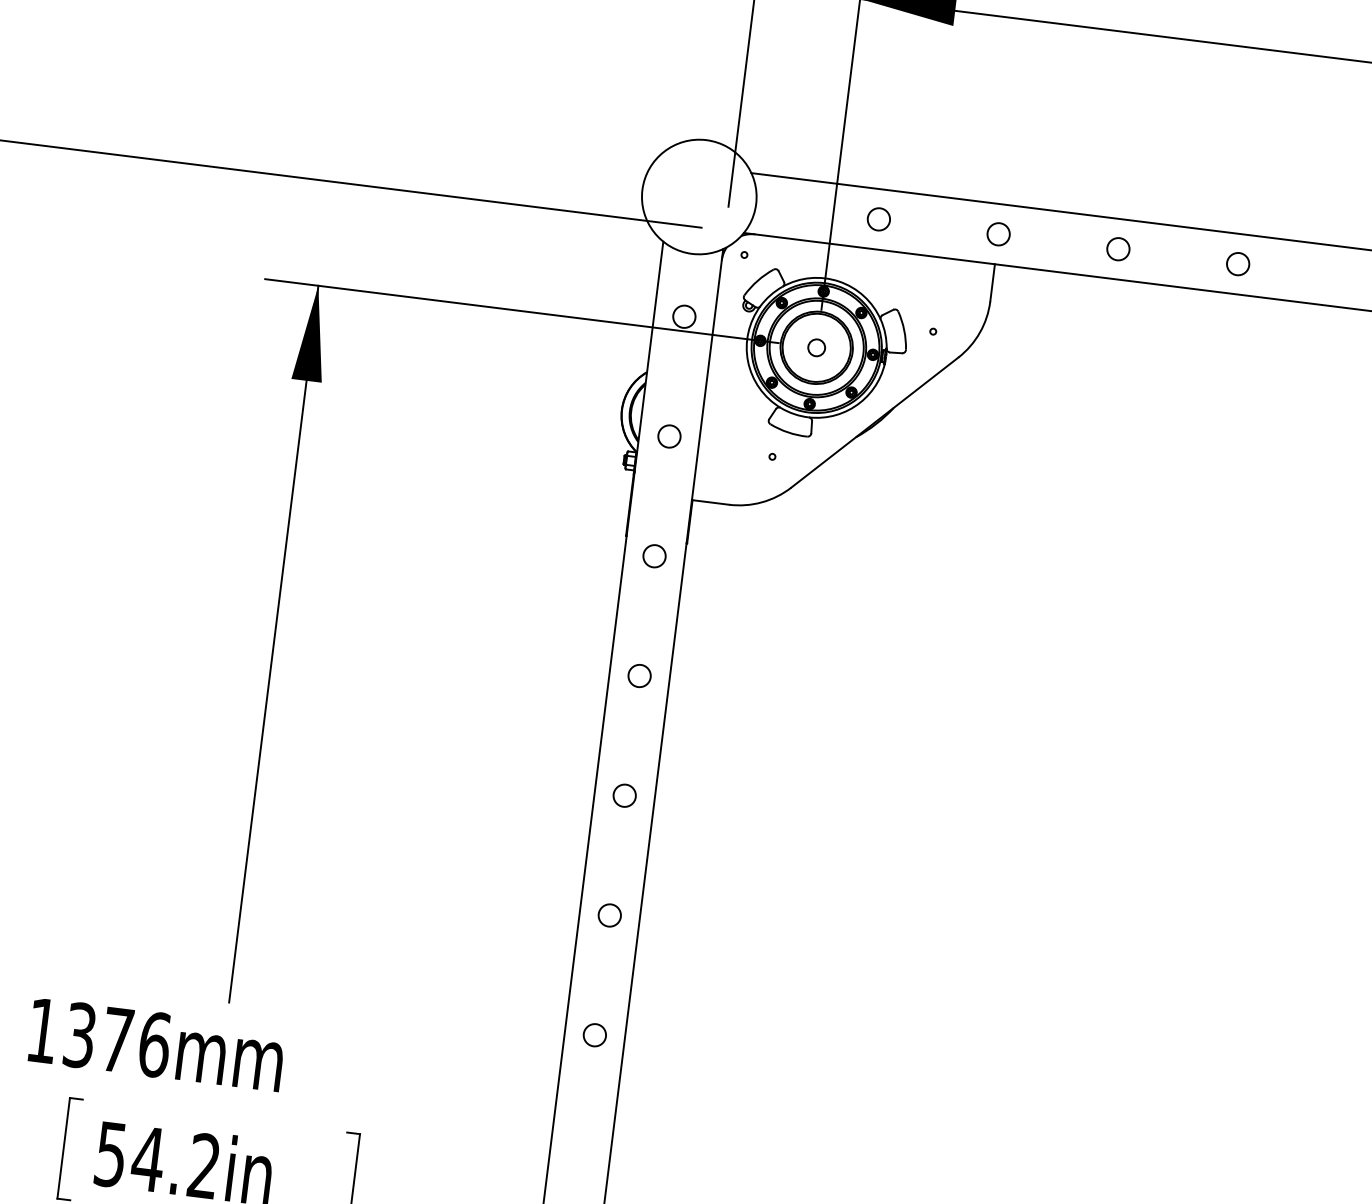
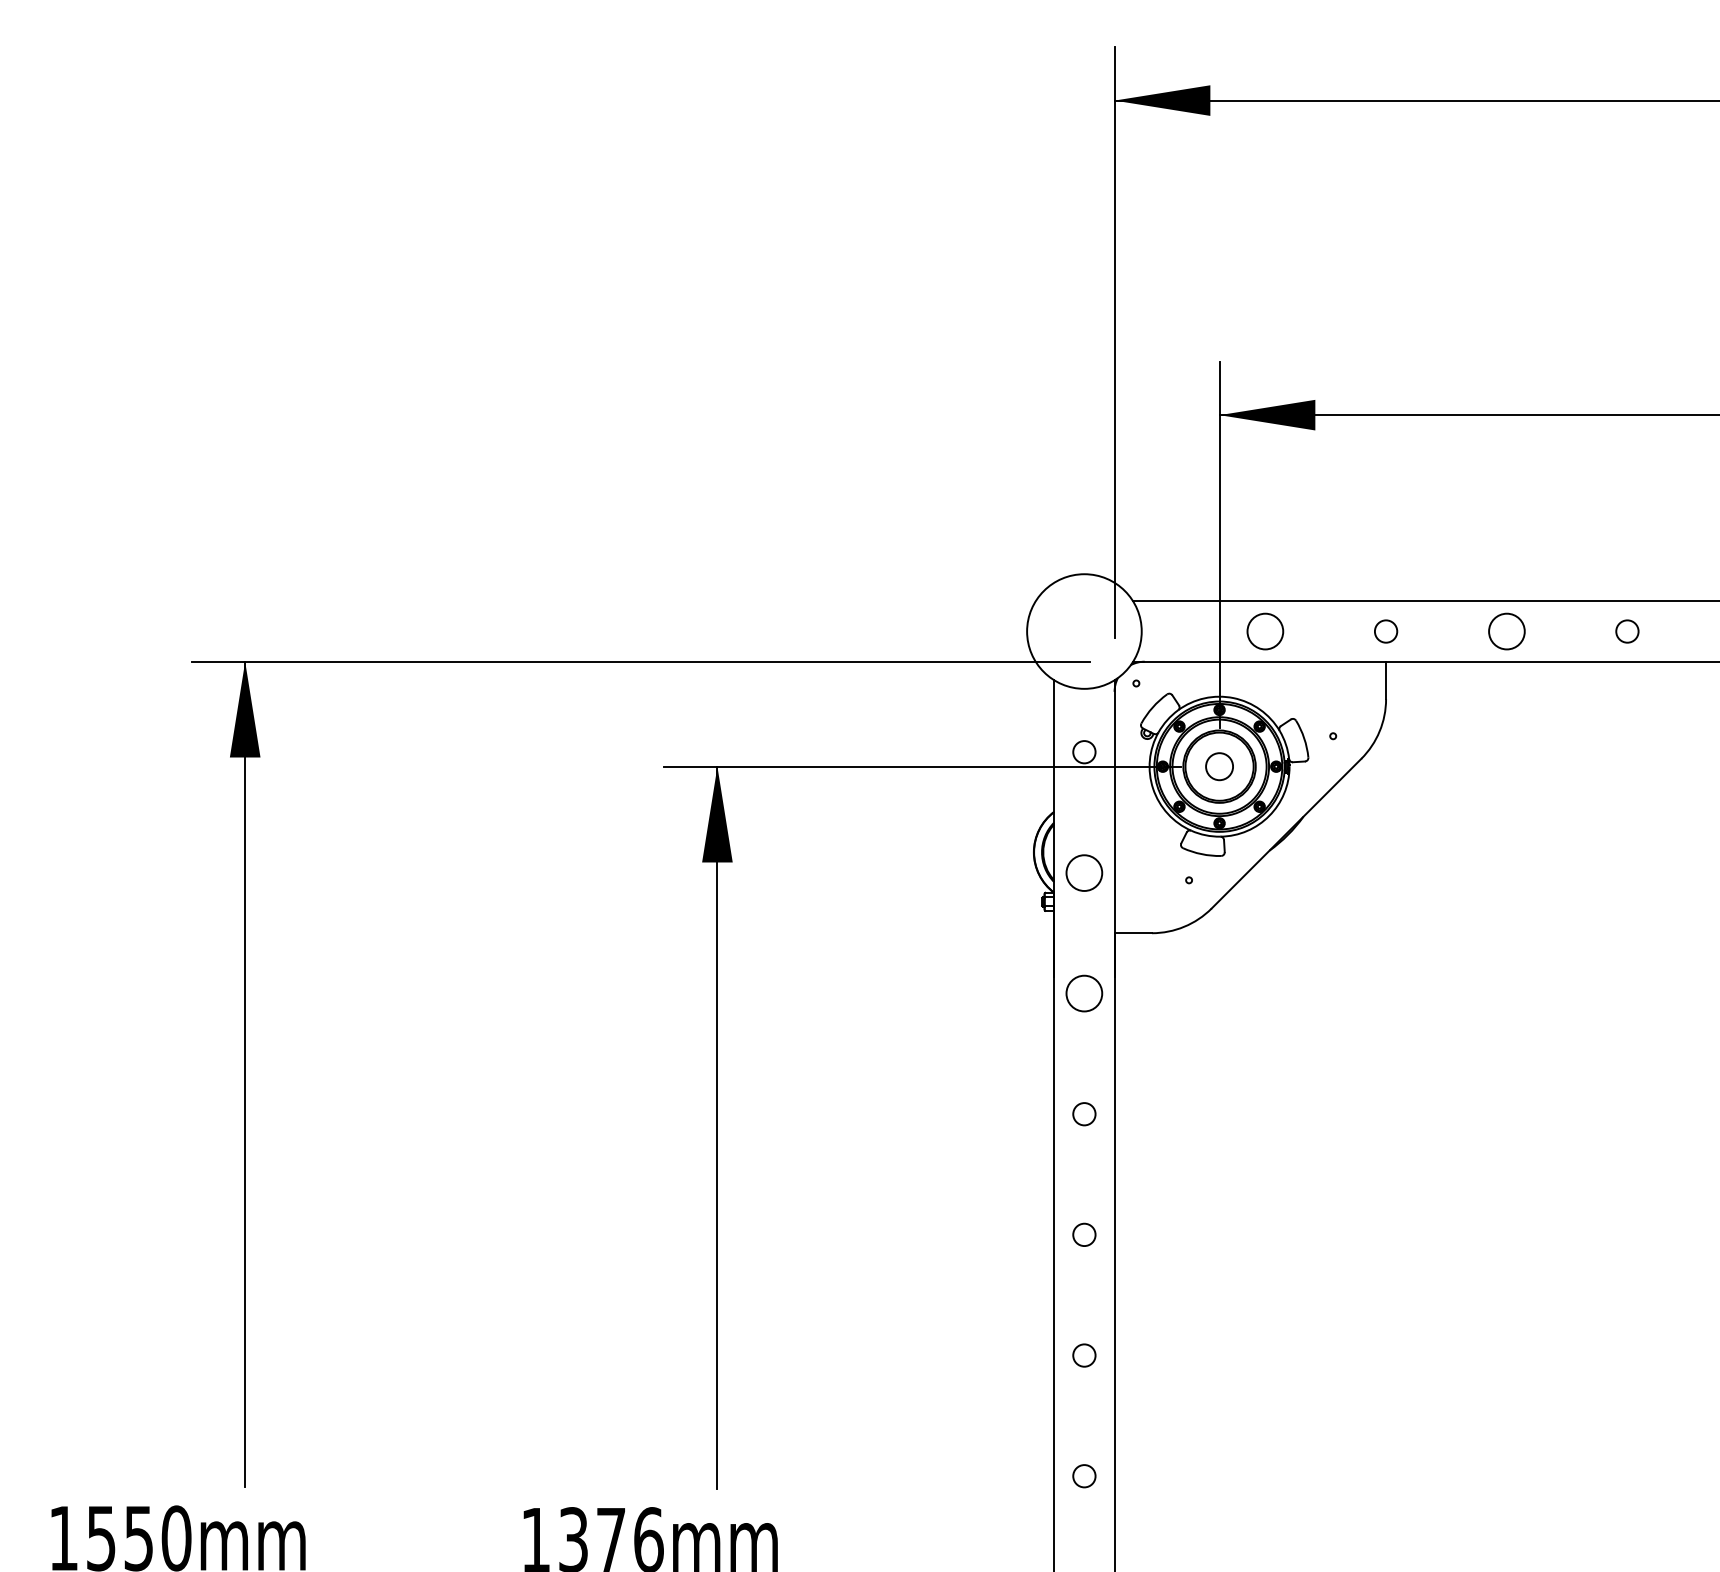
circle: (879, 219) -> (1265, 631), size x1.6
circle: (1118, 249) -> (1506, 631), size x1.6
circle: (816, 347) -> (1219, 766), size x1.6
circle: (669, 436) -> (1084, 872), size x1.6
circle: (654, 556) -> (1084, 993), size x1.6

